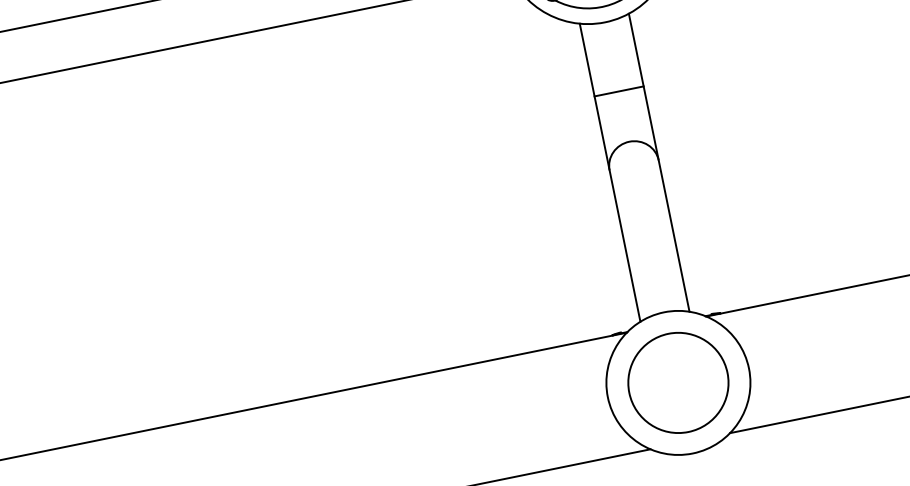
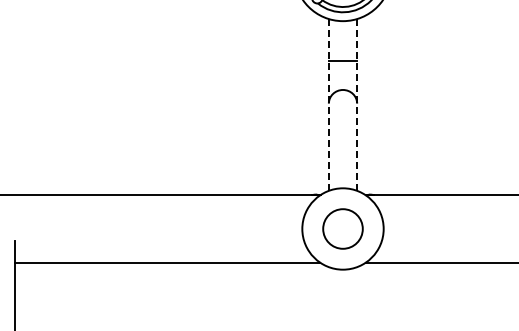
line: (659, 161) -> (357, 104), solid -> dashed
line: (609, 172) -> (328, 104), solid -> dashed
circle: (677, 382) -> (342, 228), size x0.7

